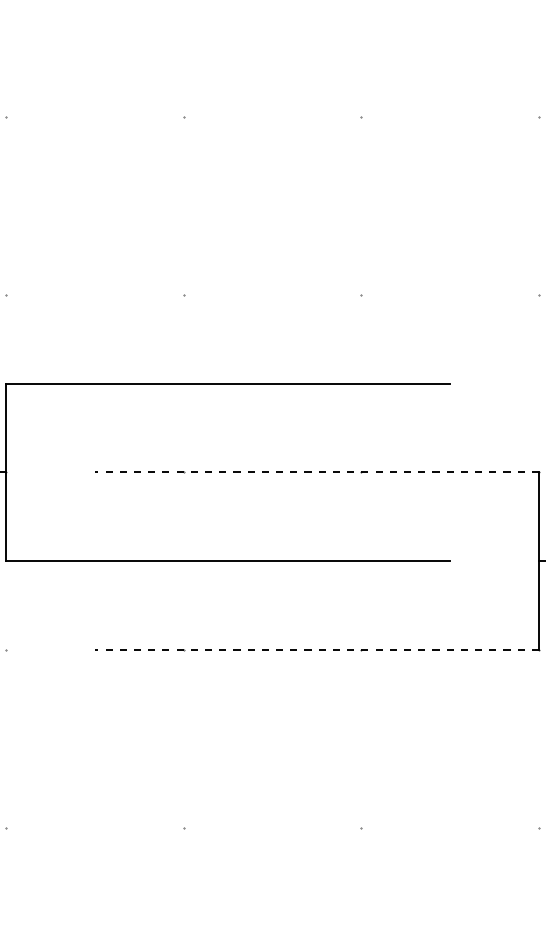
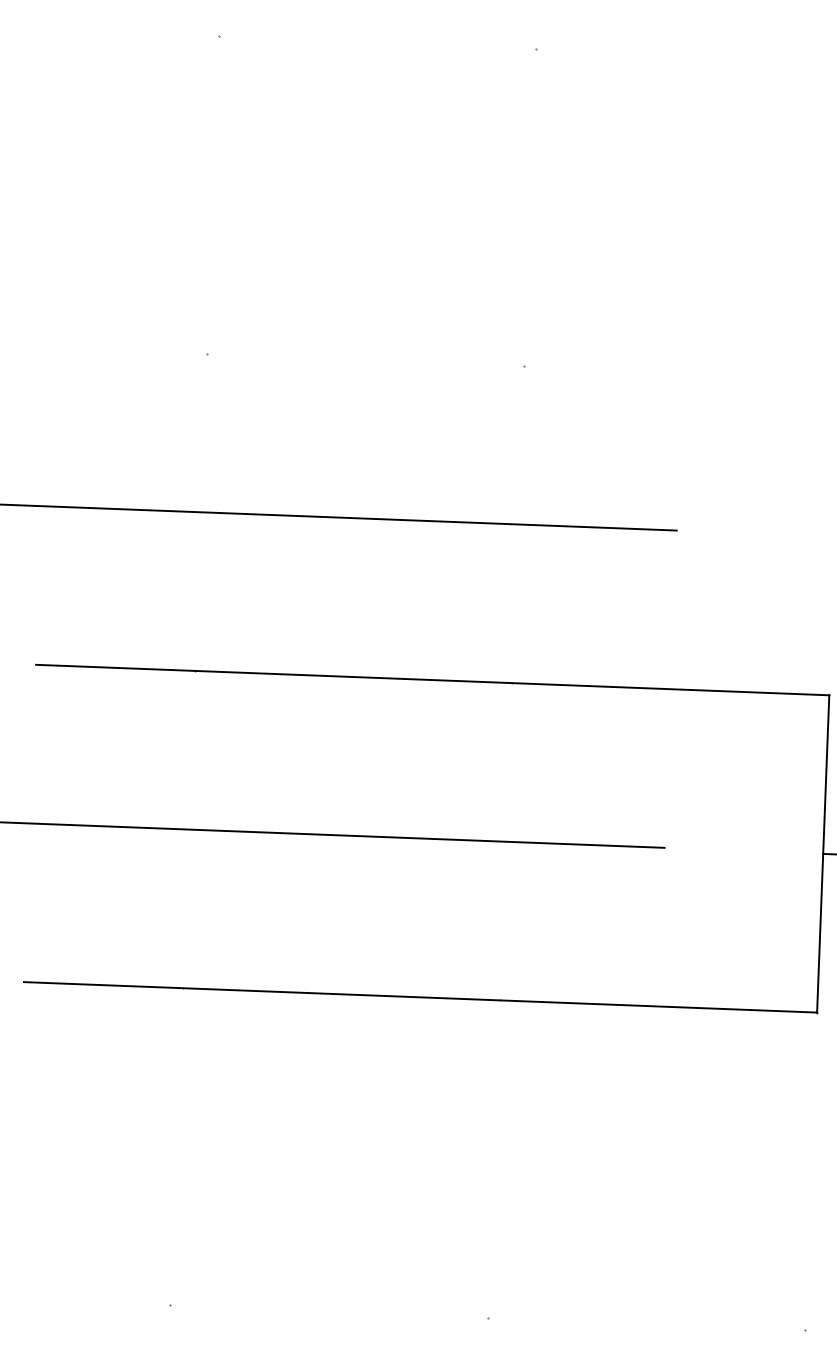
line: (316, 472) -> (431, 680), dashed -> solid
line: (316, 650) -> (419, 997), dashed -> solid

